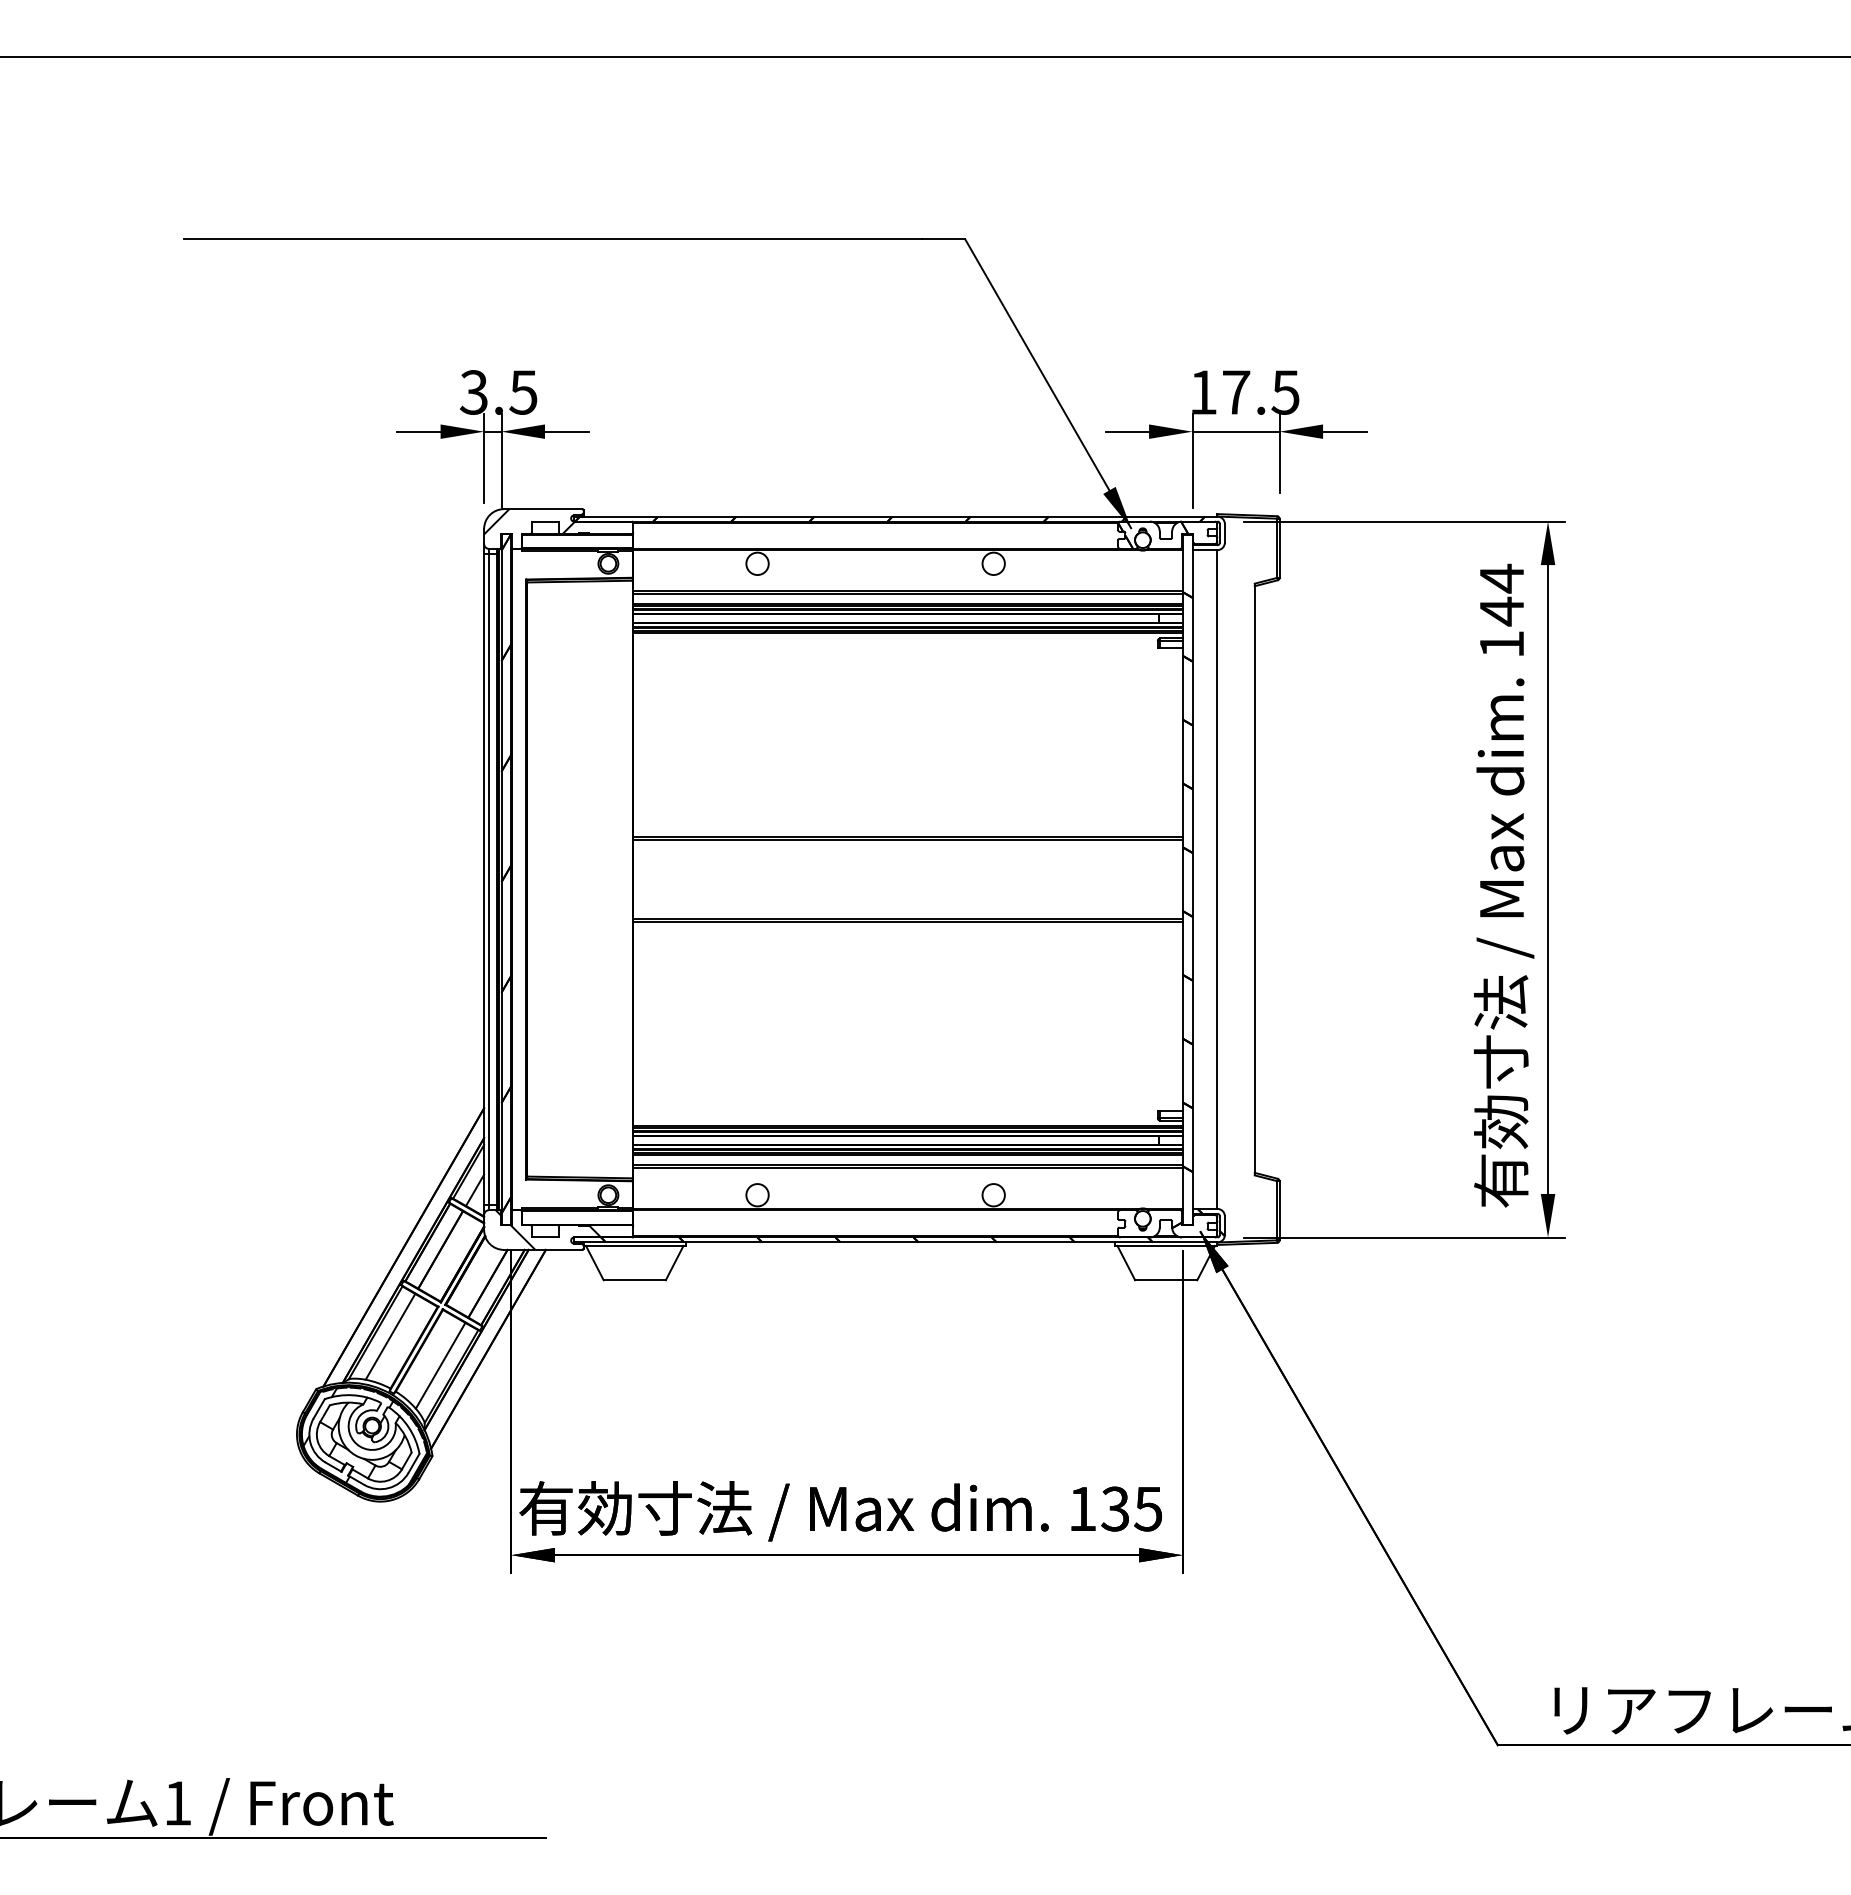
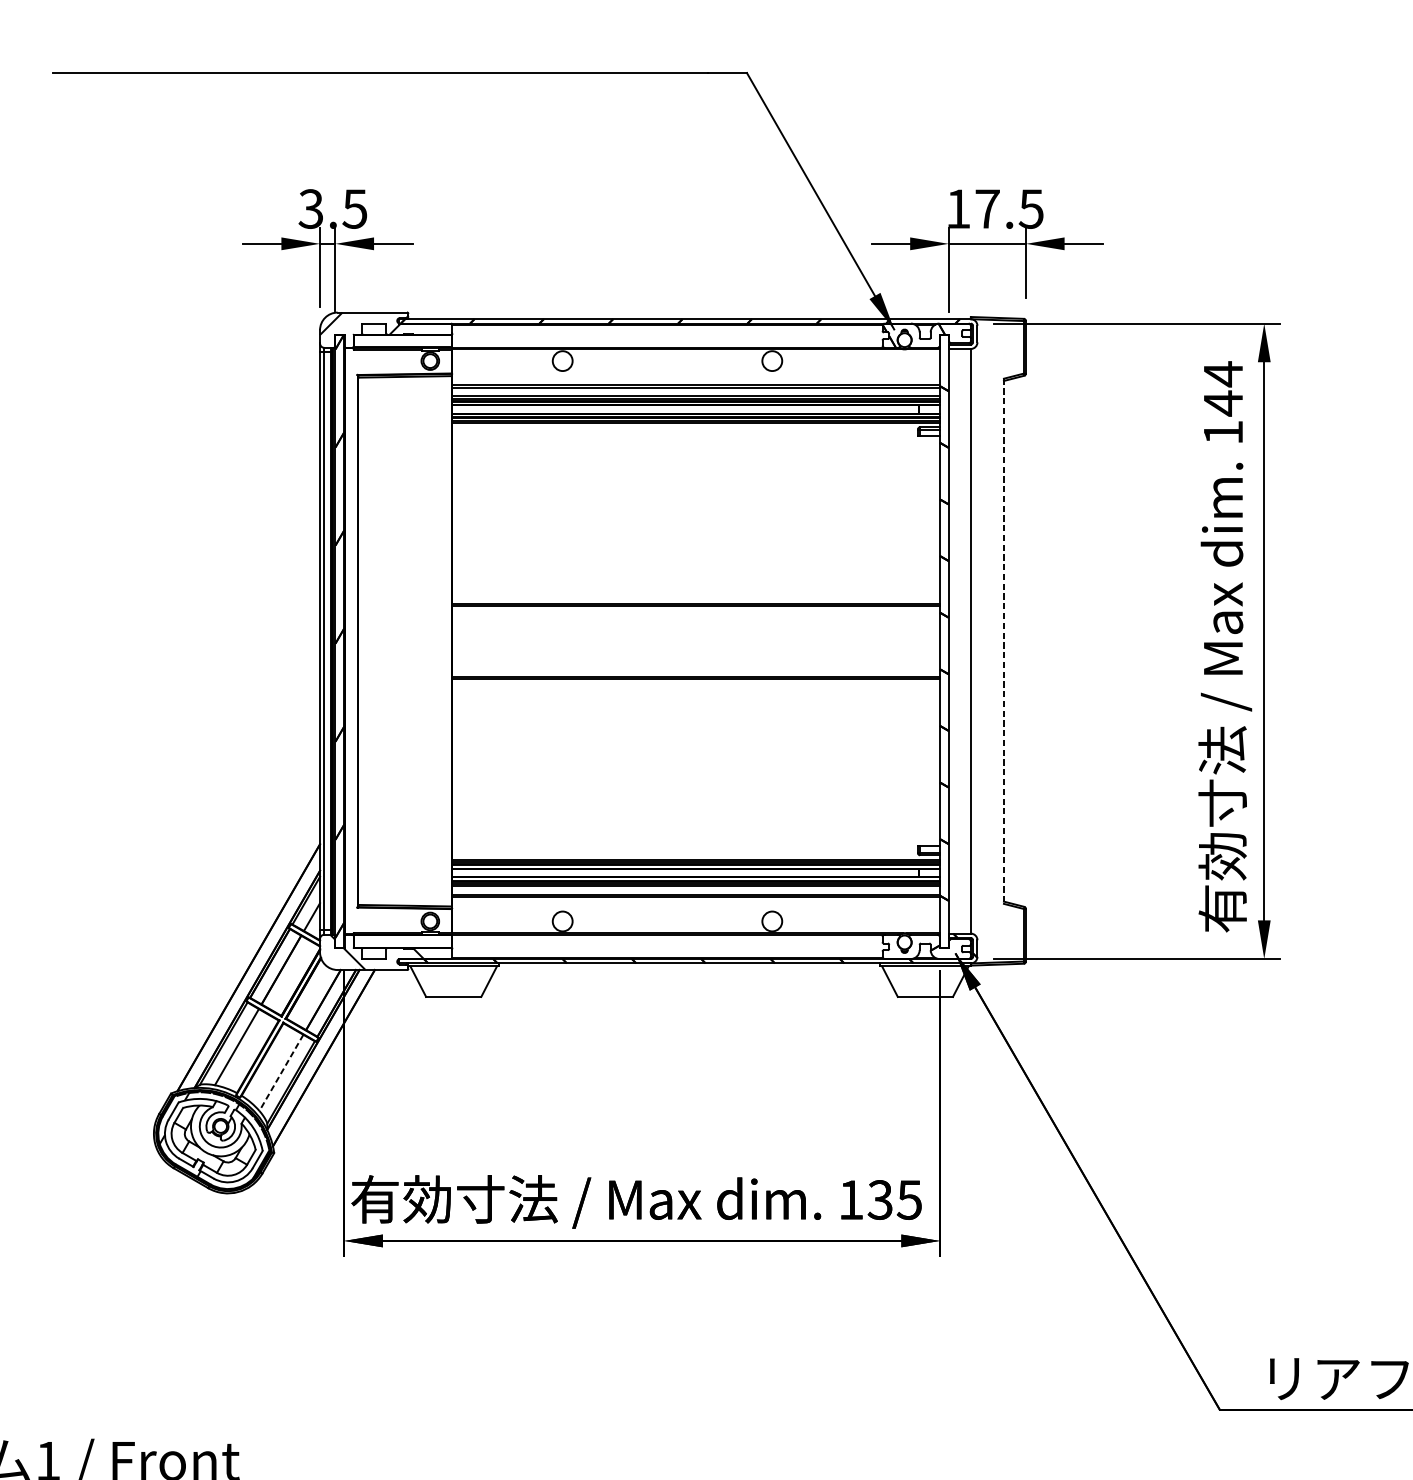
line: (1254, 879) -> (1003, 641), solid -> dashed
line: (440, 1365) -> (281, 1072), solid -> dashed

